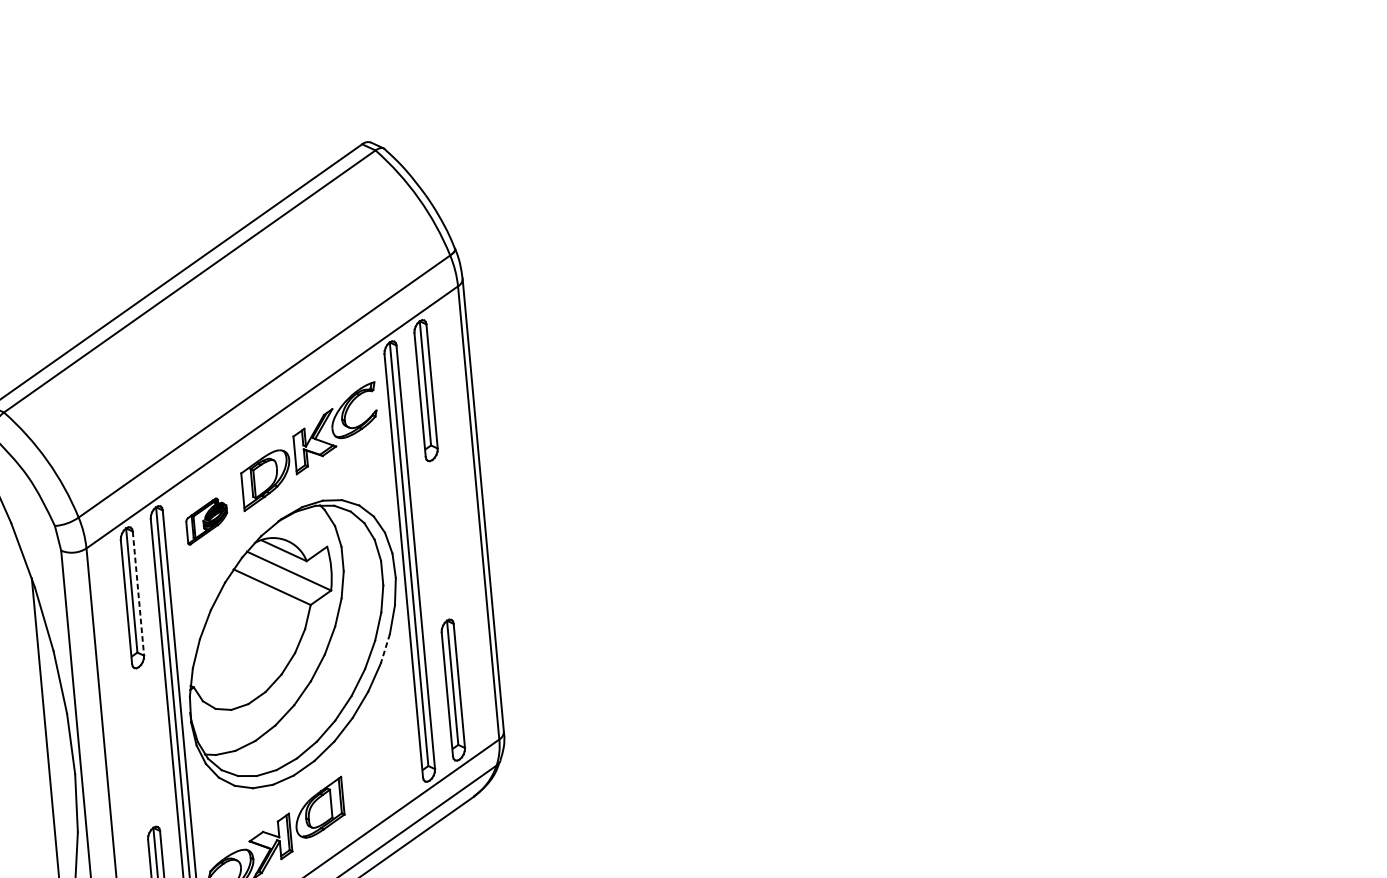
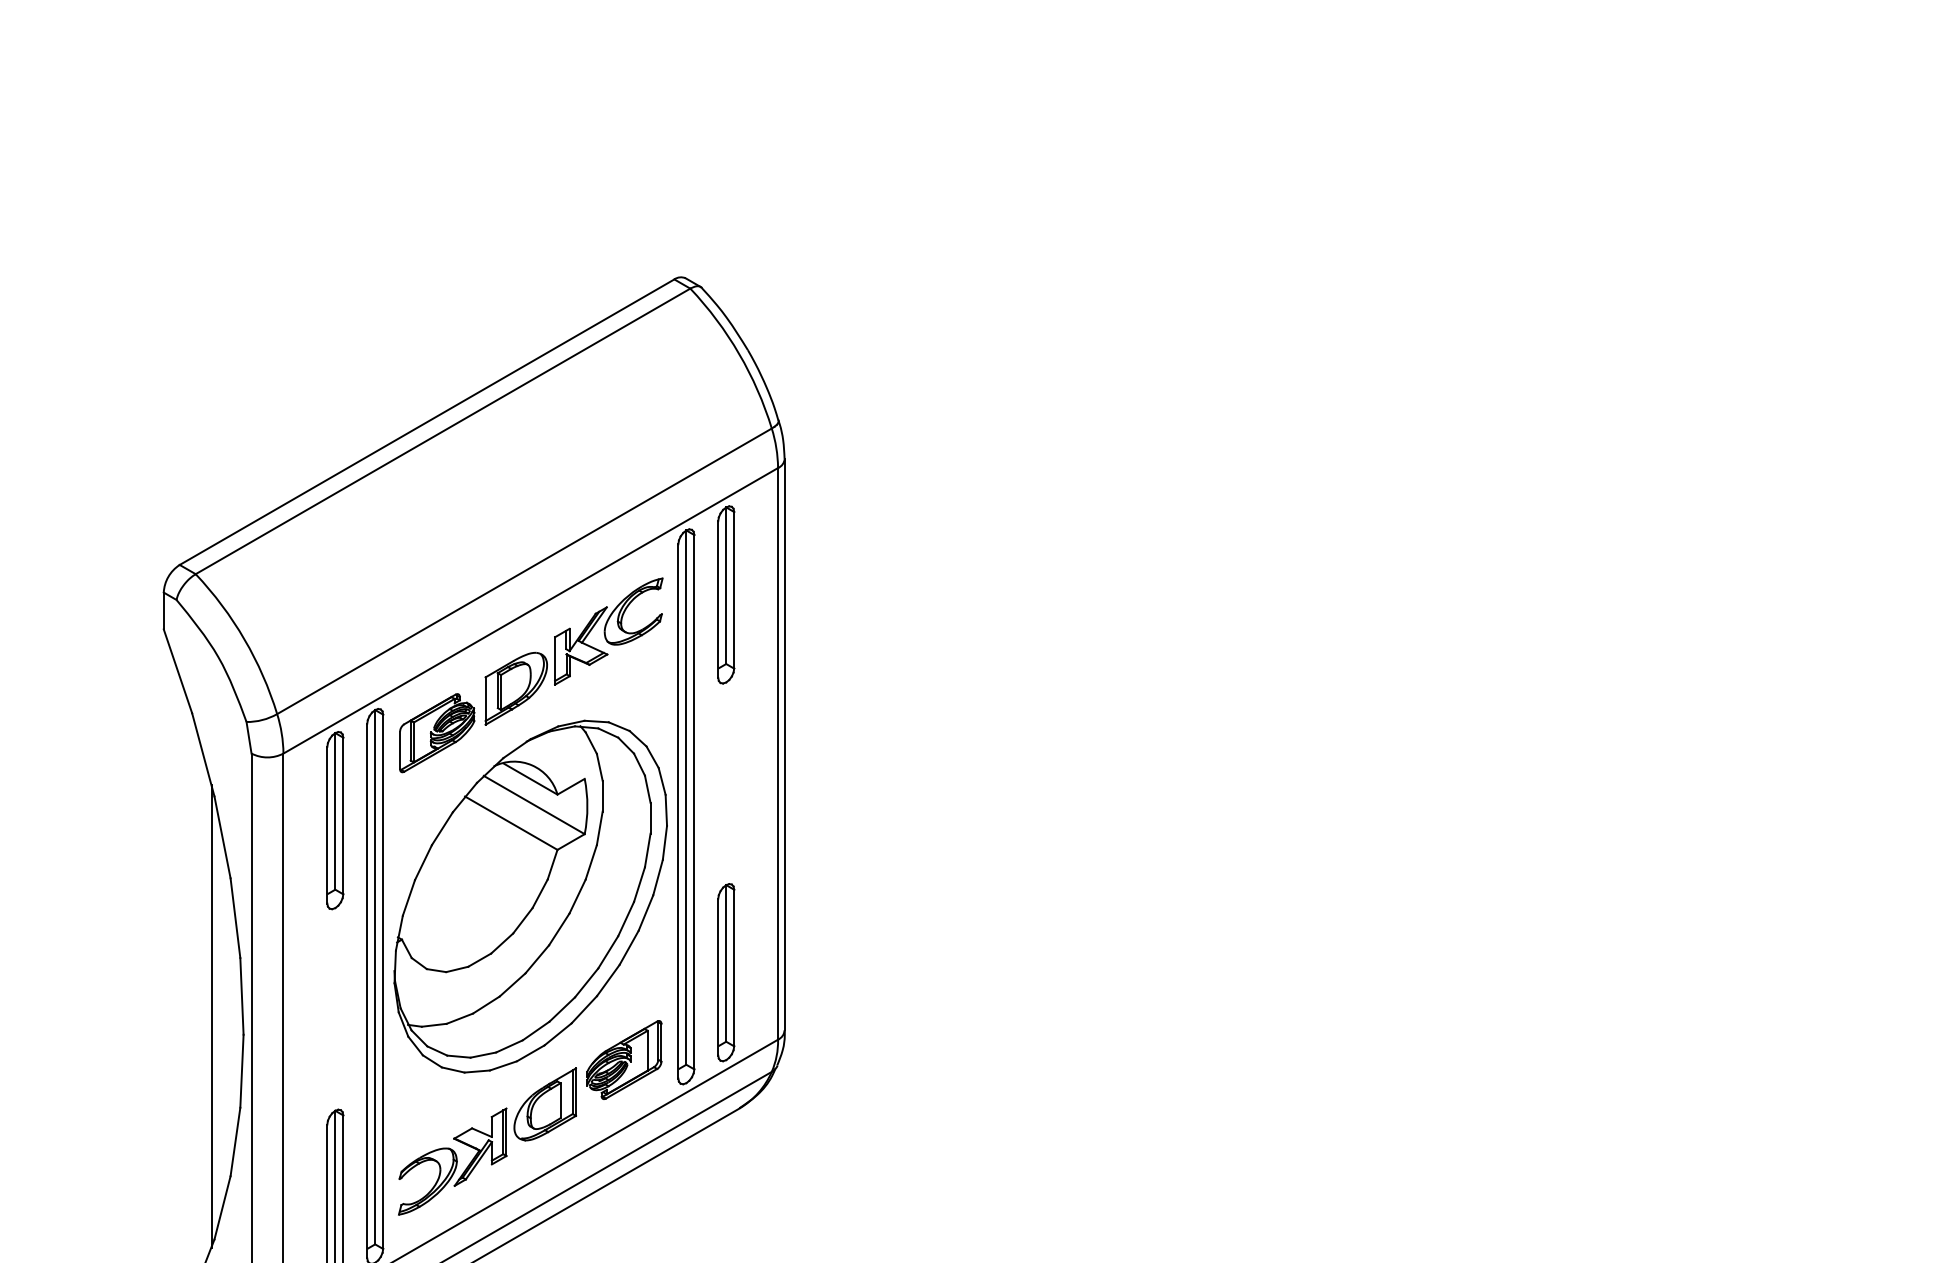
part: (207, 521) -> (437, 733), size x1.43
line: (138, 593) -> (343, 816), dashed -> solid
line: (385, 649) -> (645, 913), dashed -> solid
part: (378, 766) -> (624, 1059), added

